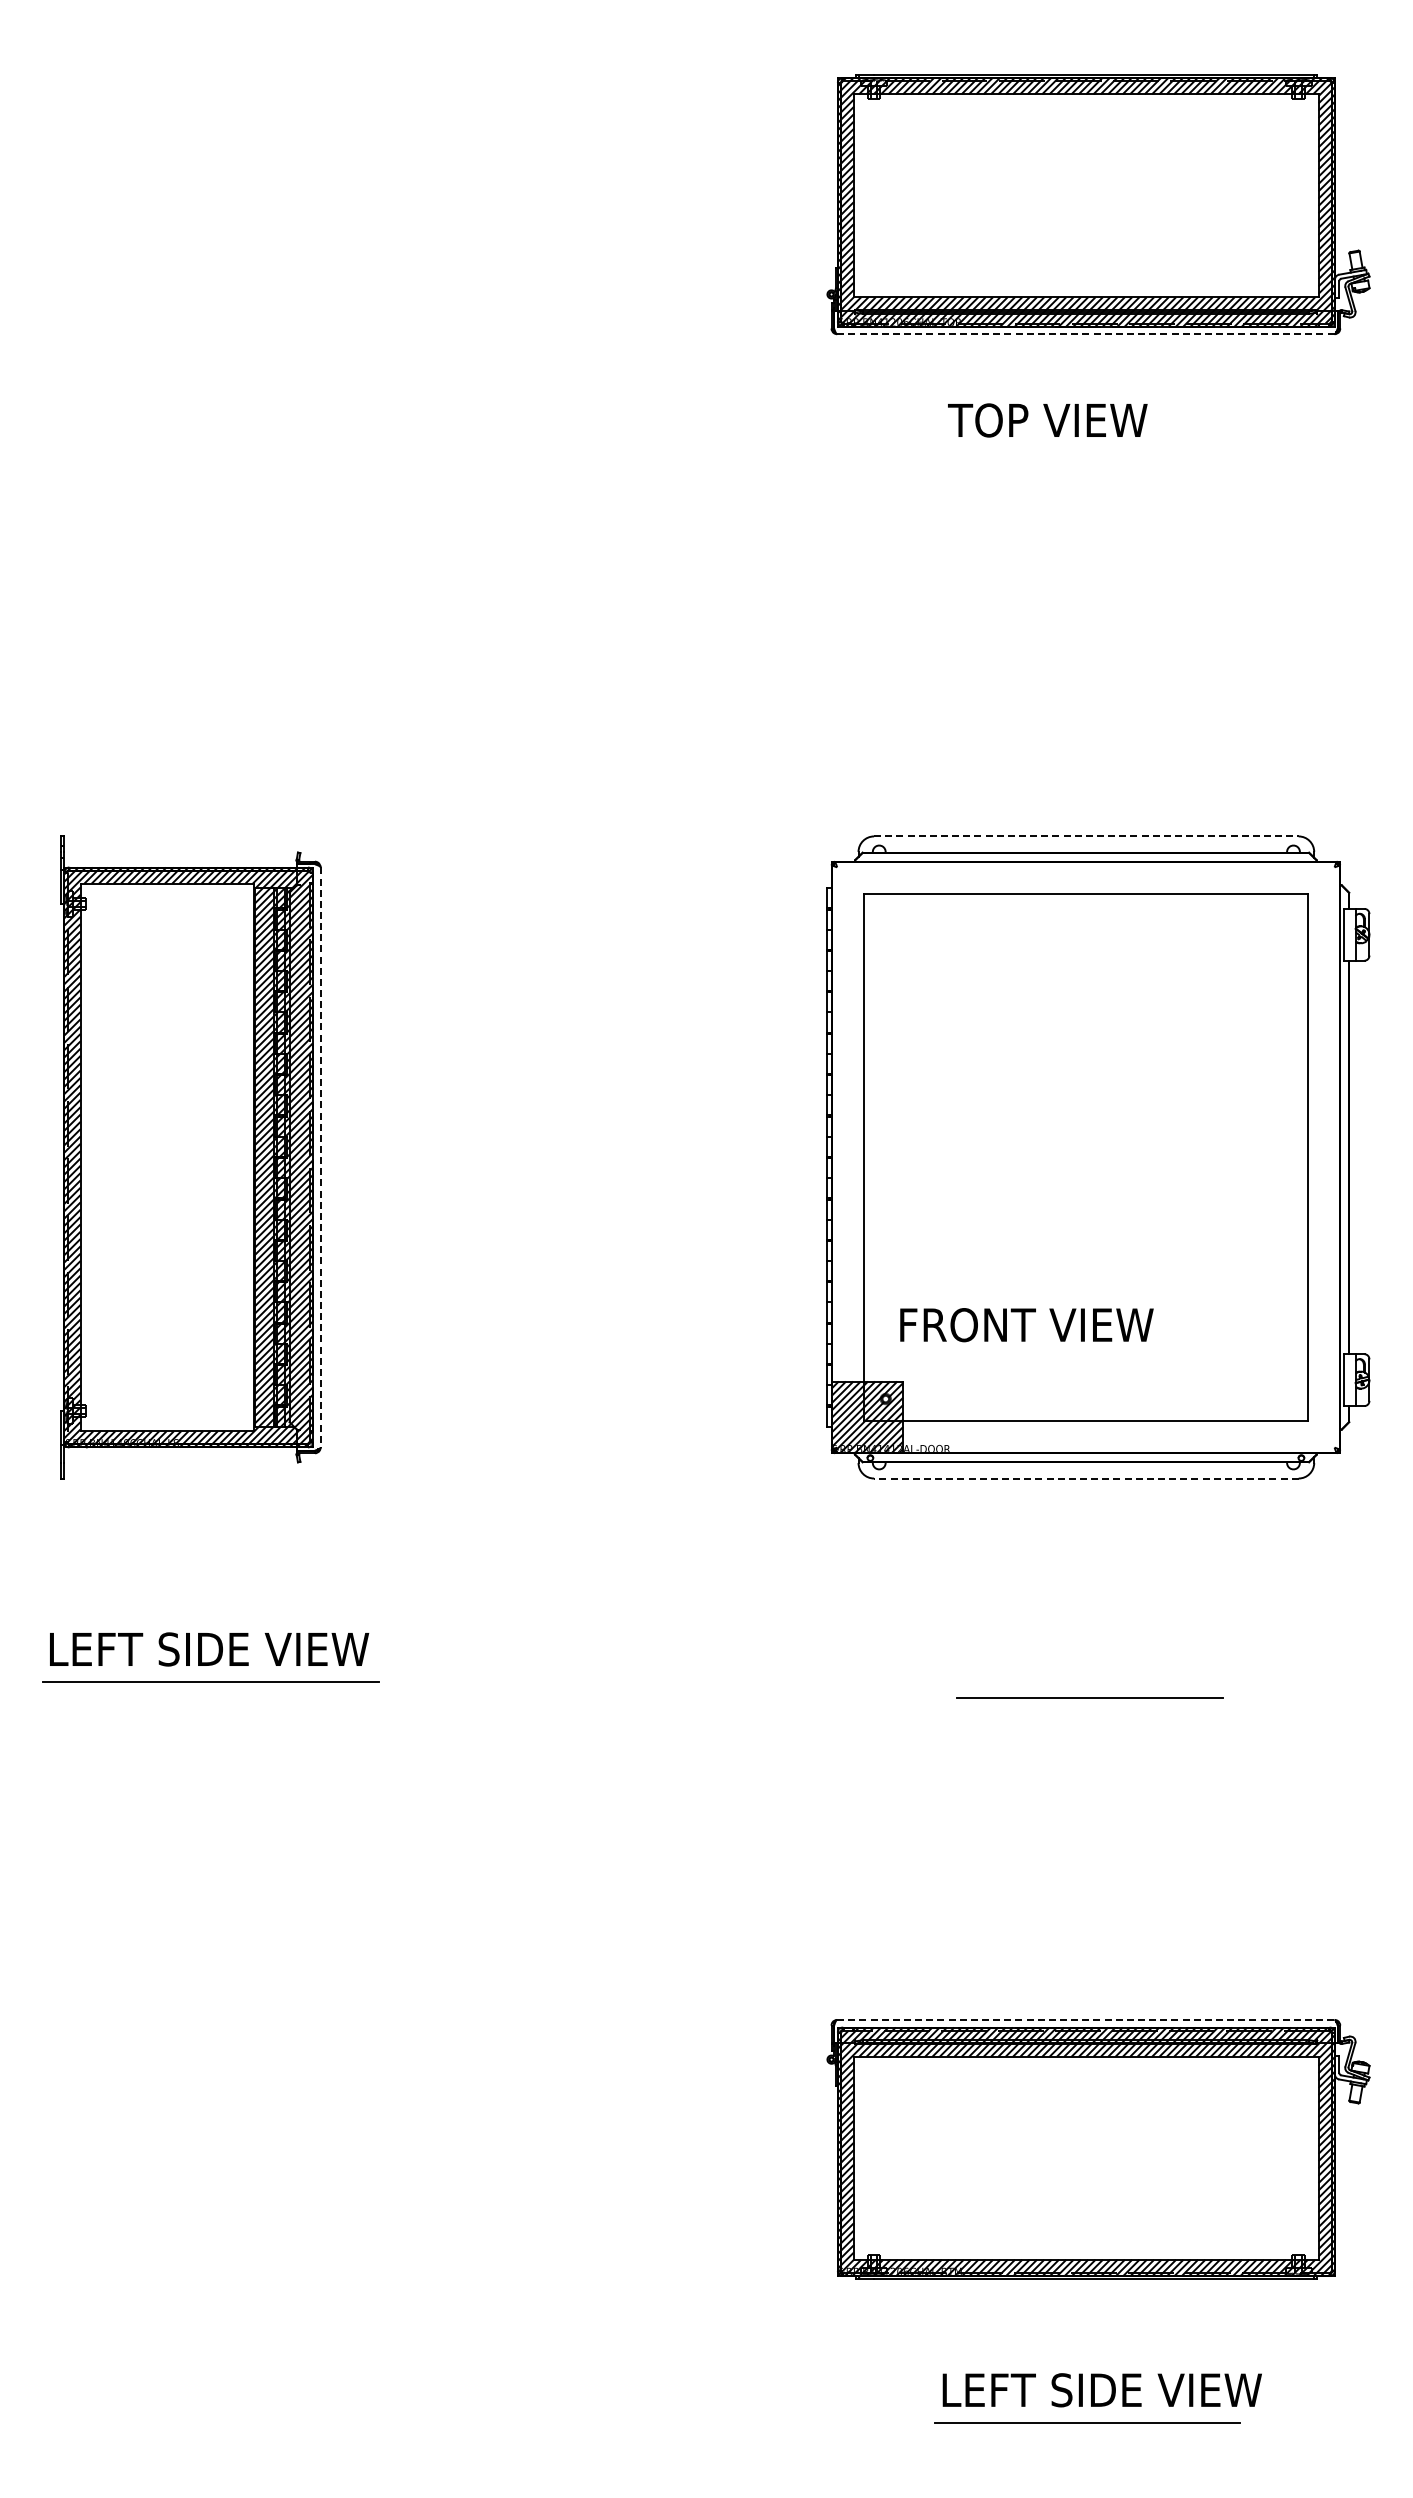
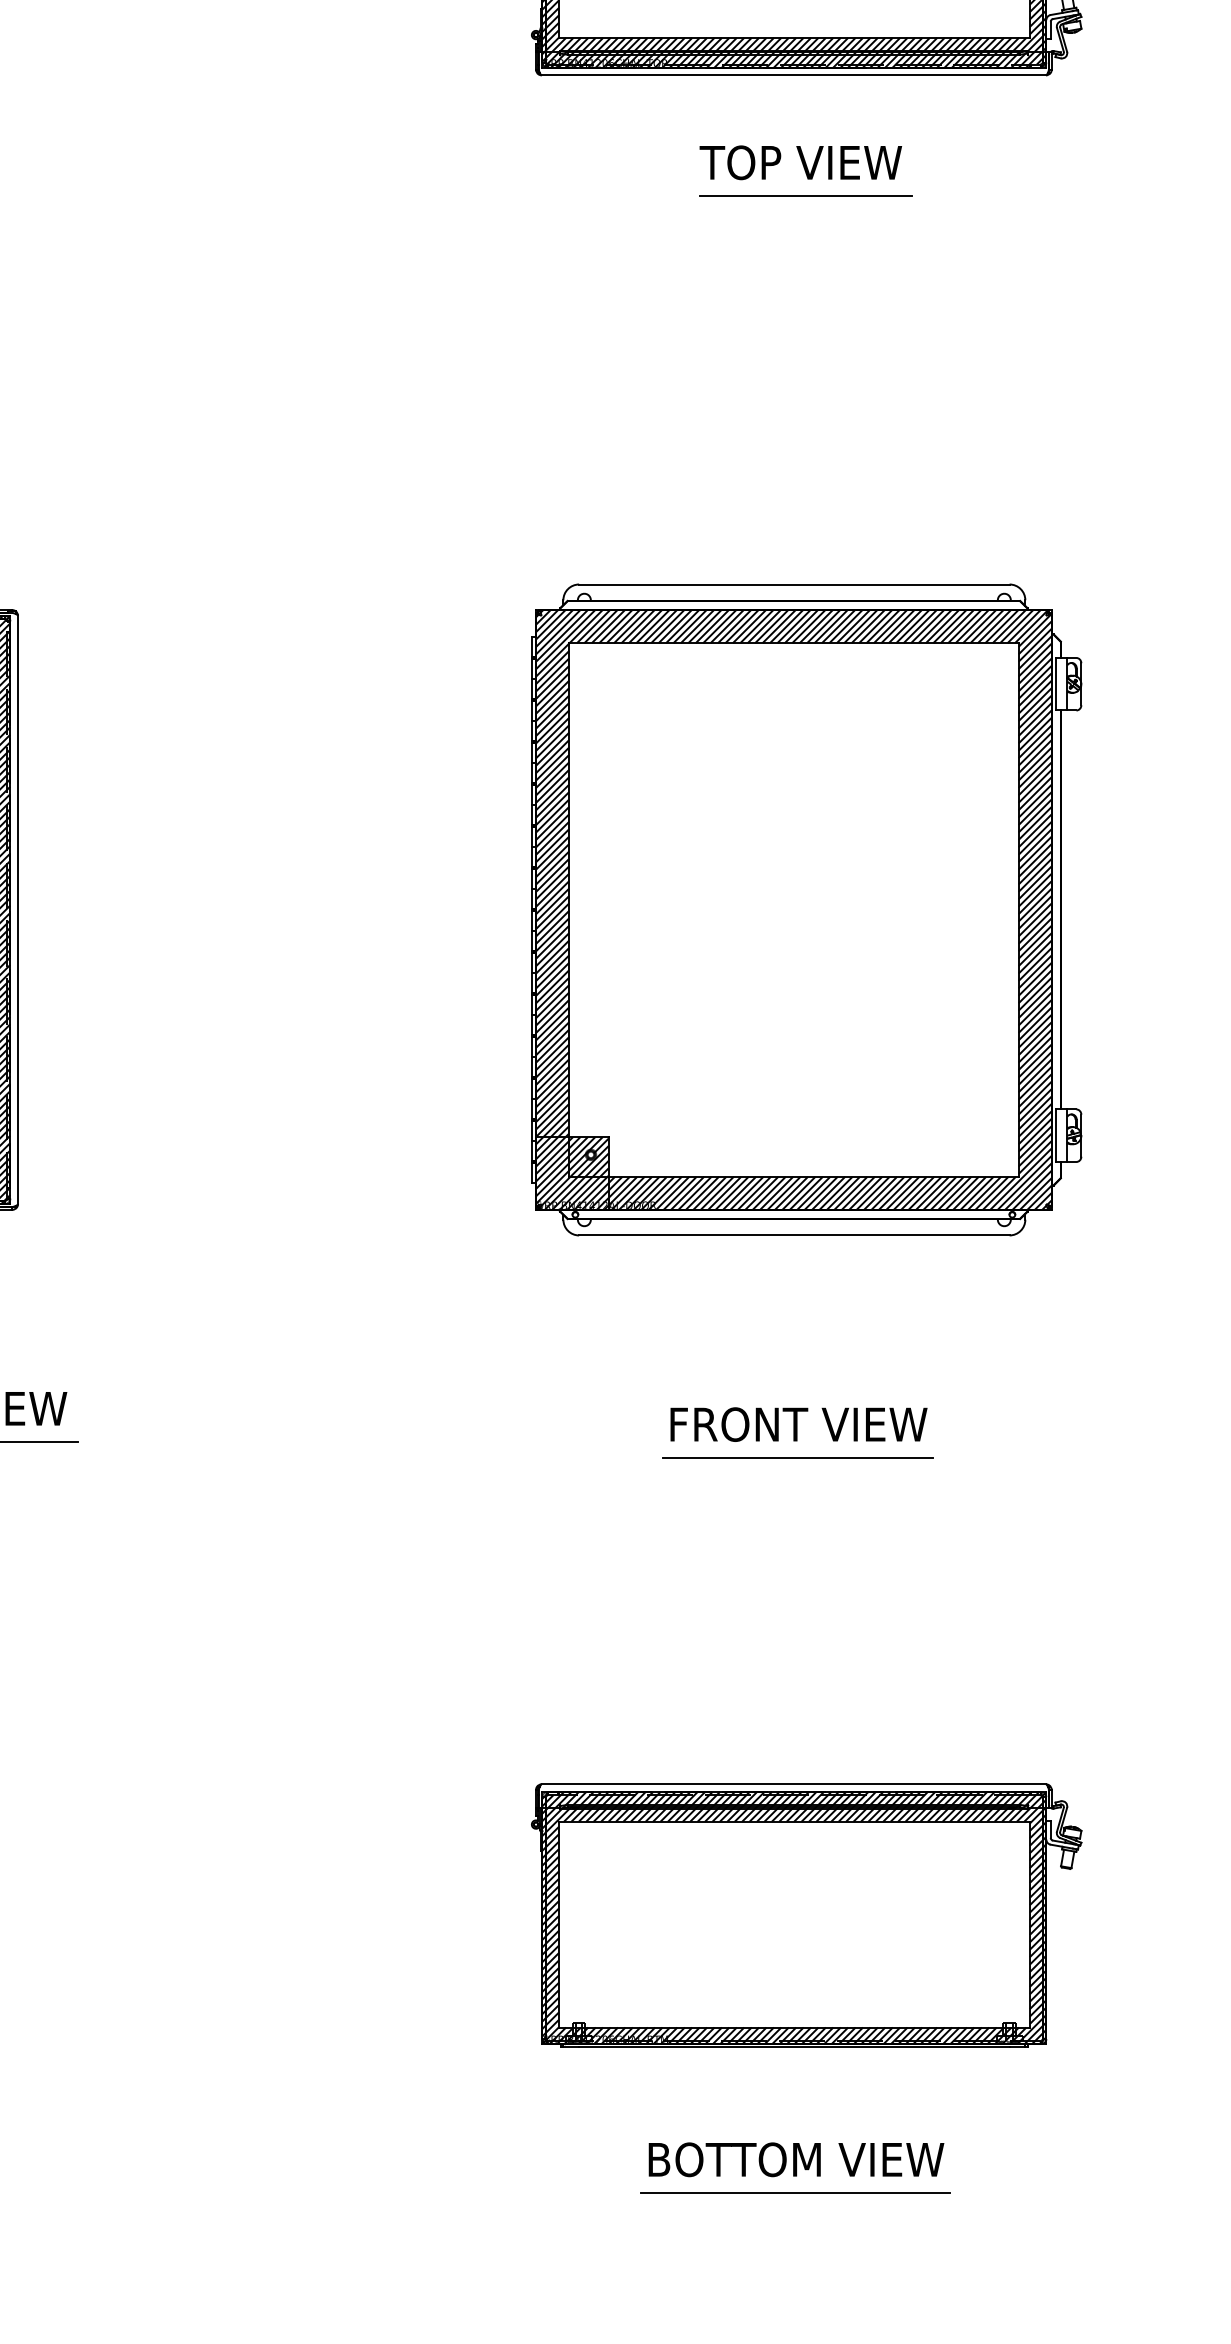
line: (1085, 334) -> (793, 75), dashed -> solid
text: (1047, 420) -> (800, 162), moved
line: (1097, 452) -> (805, 195), added
line: (1086, 836) -> (794, 584), dashed -> solid
hatch: (1085, 1157) -> (793, 910), added
line: (320, 1158) -> (17, 911), dashed -> solid
text: (1026, 1325) -> (798, 1425), moved
line: (1085, 1478) -> (793, 1235), dashed -> solid
line: (1085, 2019) -> (793, 1783), dashed -> solid
text: (1103, 2390) -> (811, 2160), LEFT SIDE VIEW -> BOTTOM VIEW

